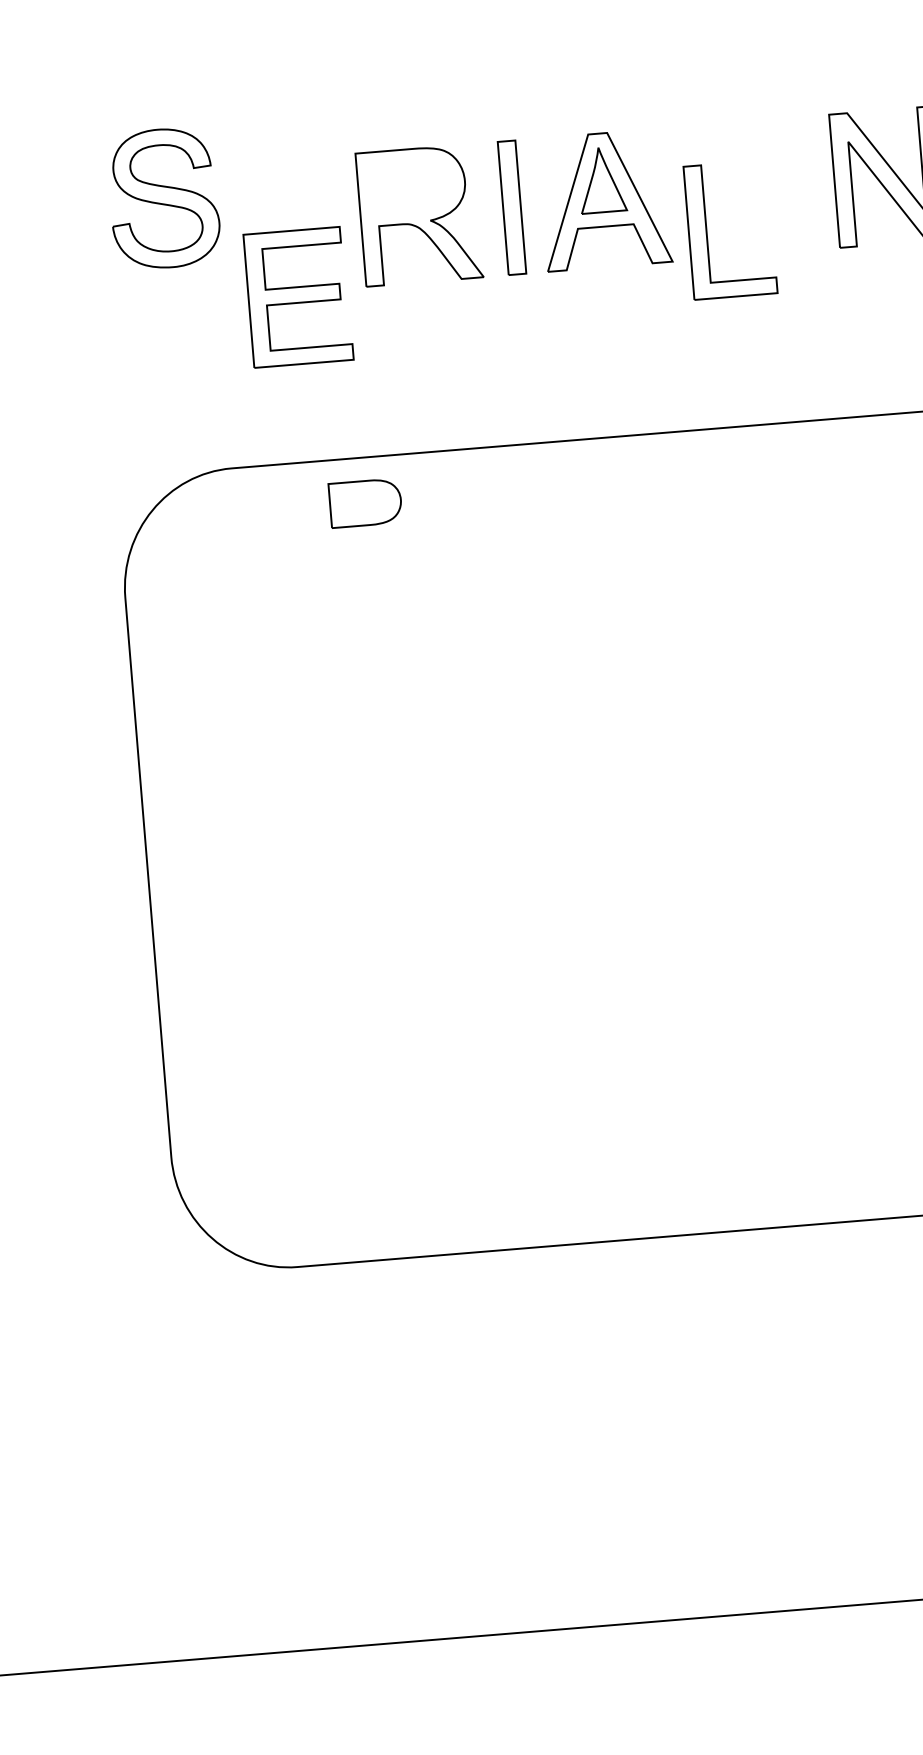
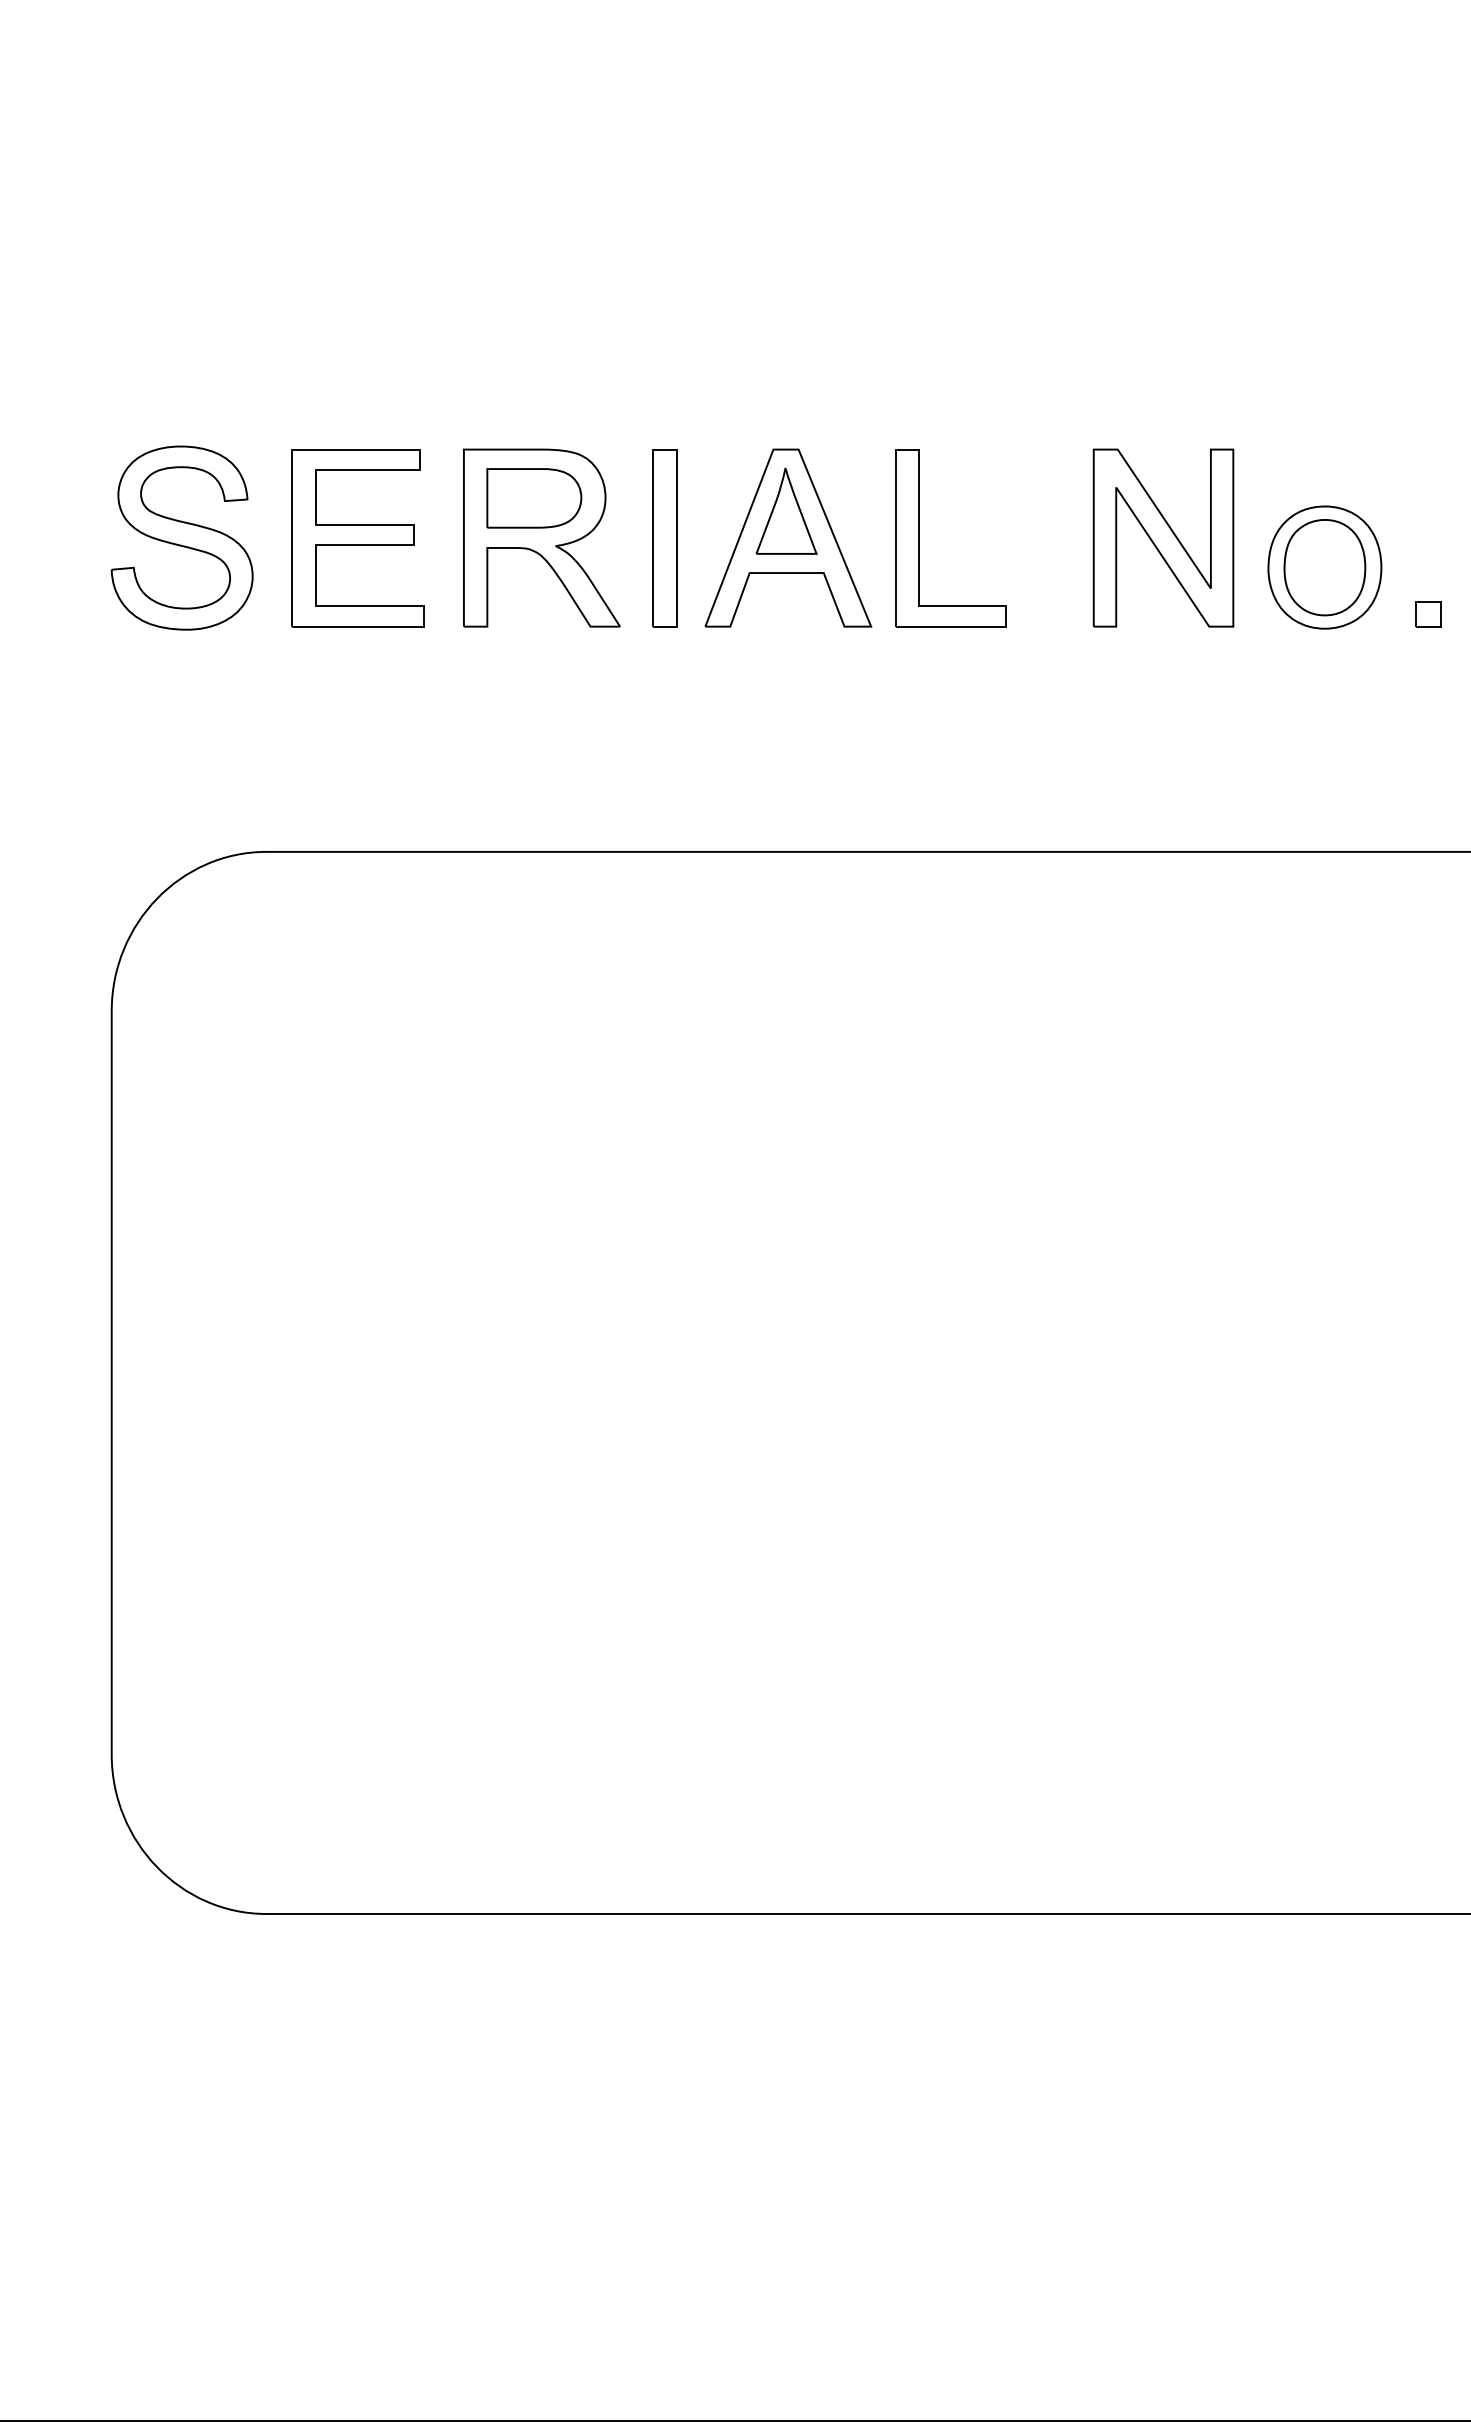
part: (163, 198) -> (181, 537), moved
part: (706, 232) -> (919, 538), moved
part: (298, 297) -> (357, 538), moved
part: (365, 503) -> (534, 498), moved

